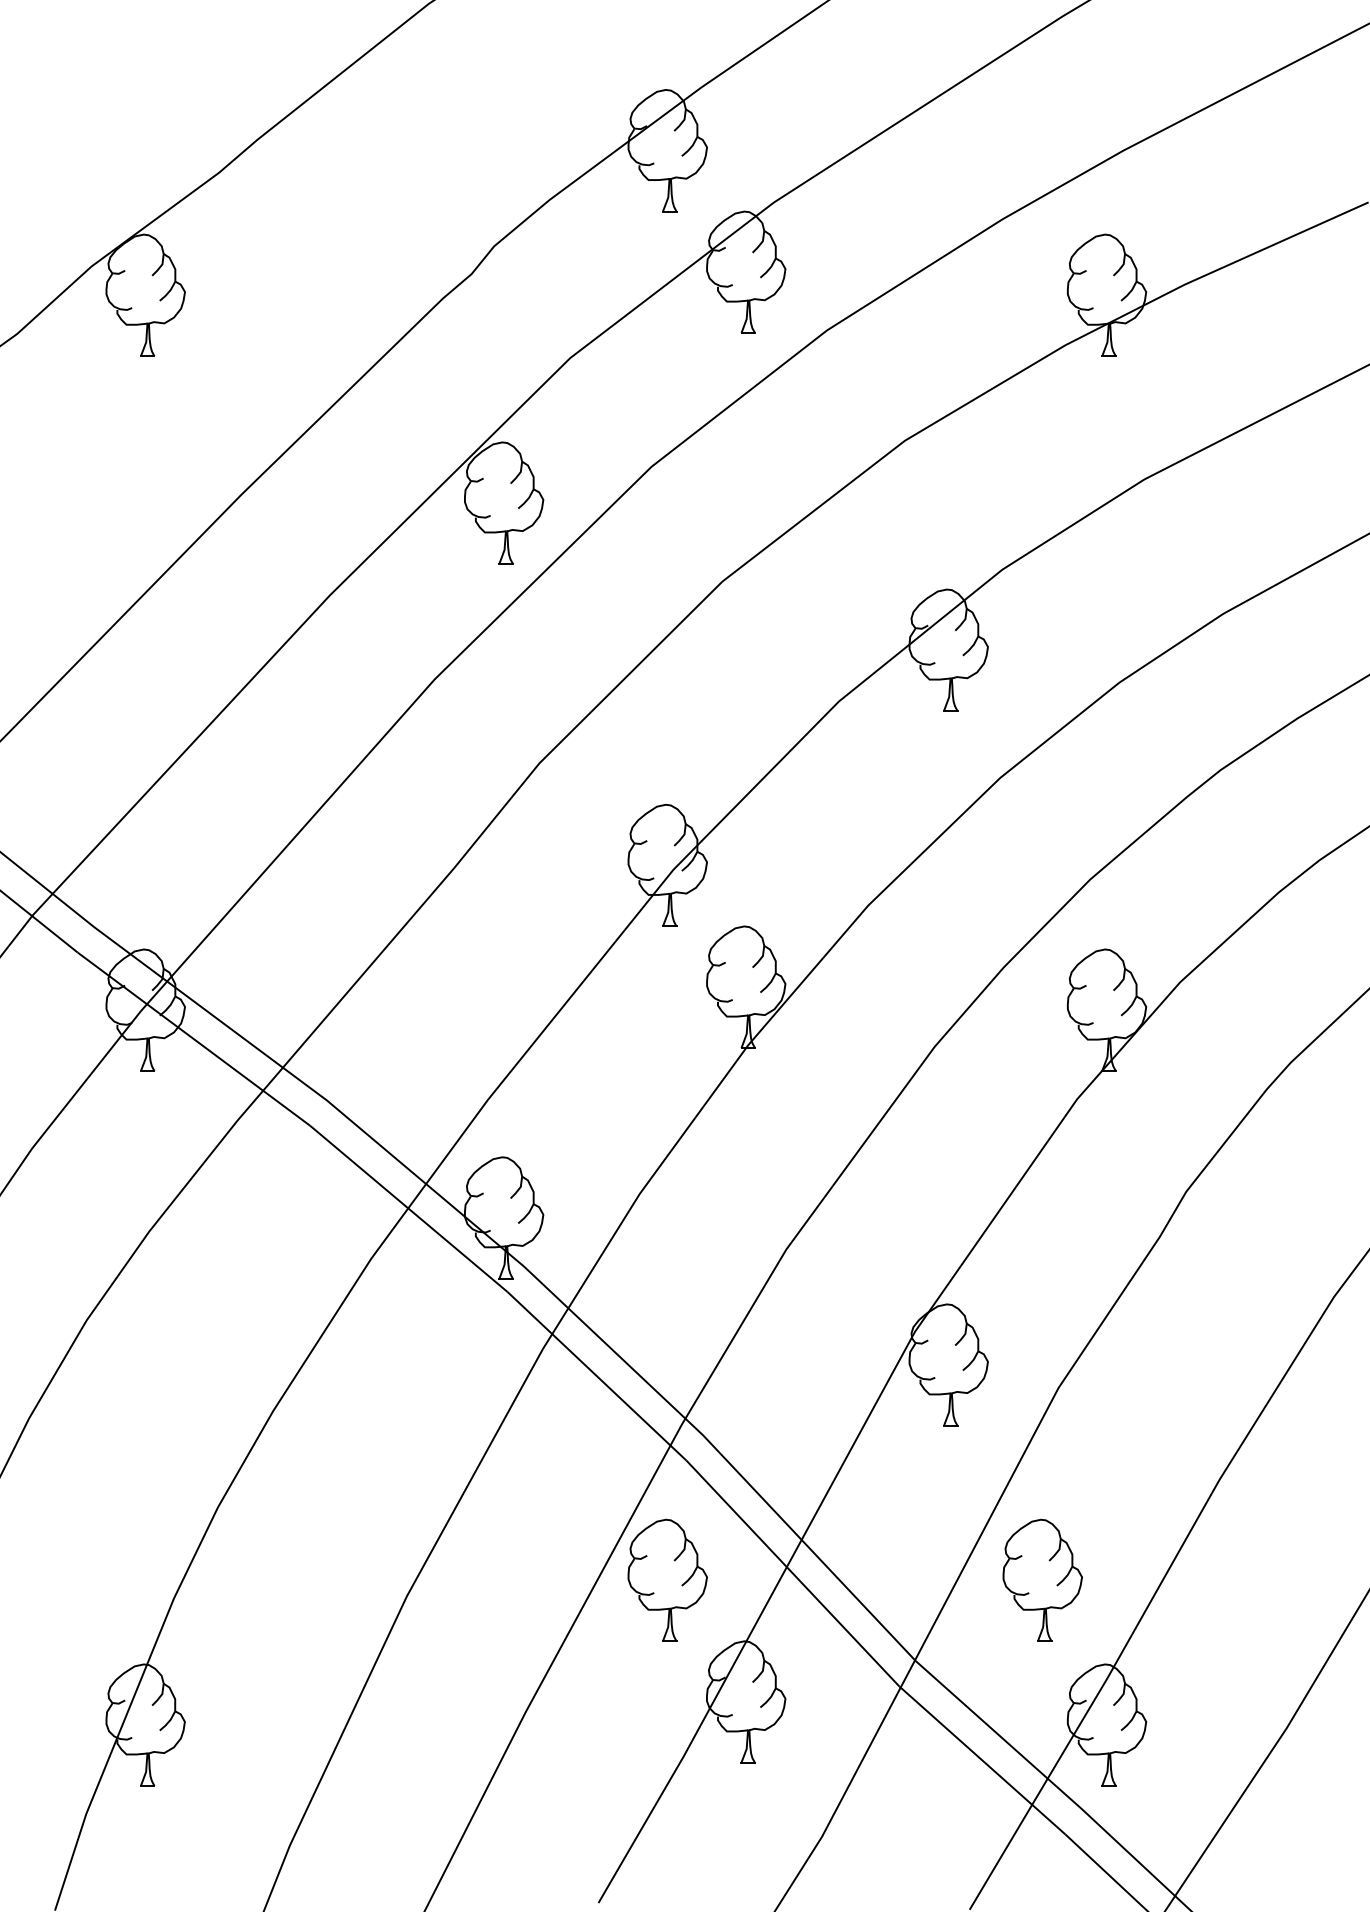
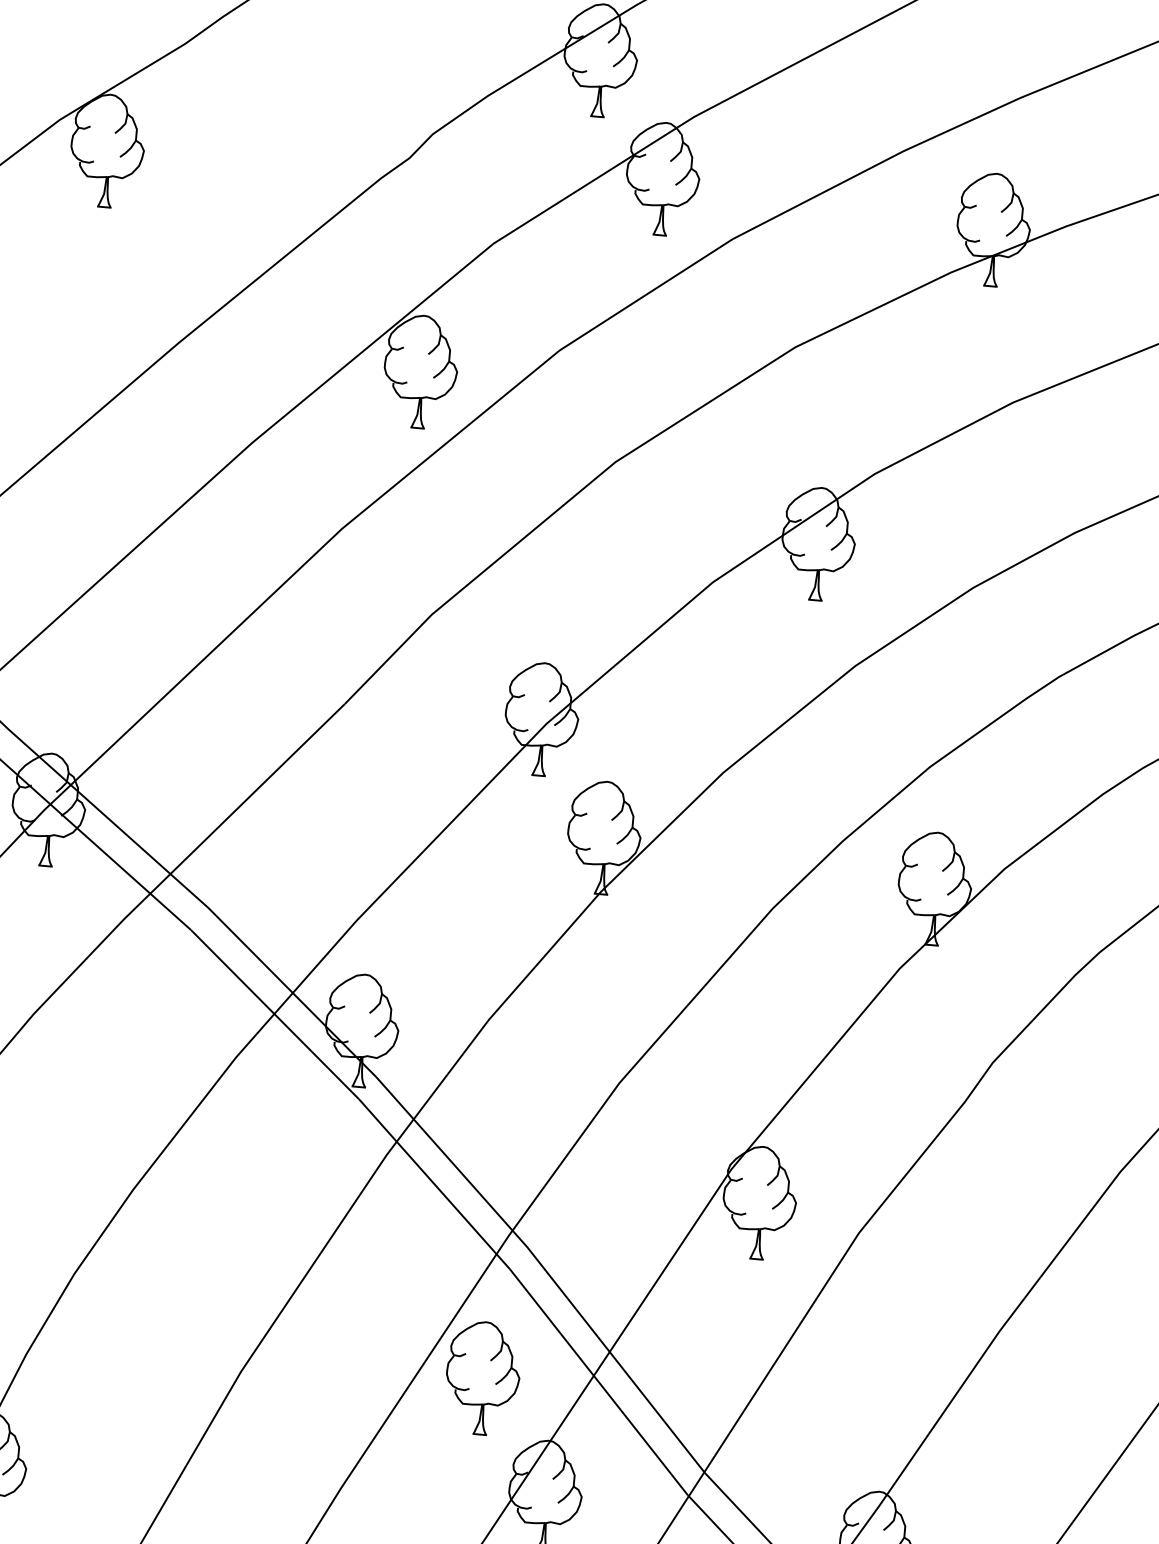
part: (1042, 1579) -> (828, 1408), removed

